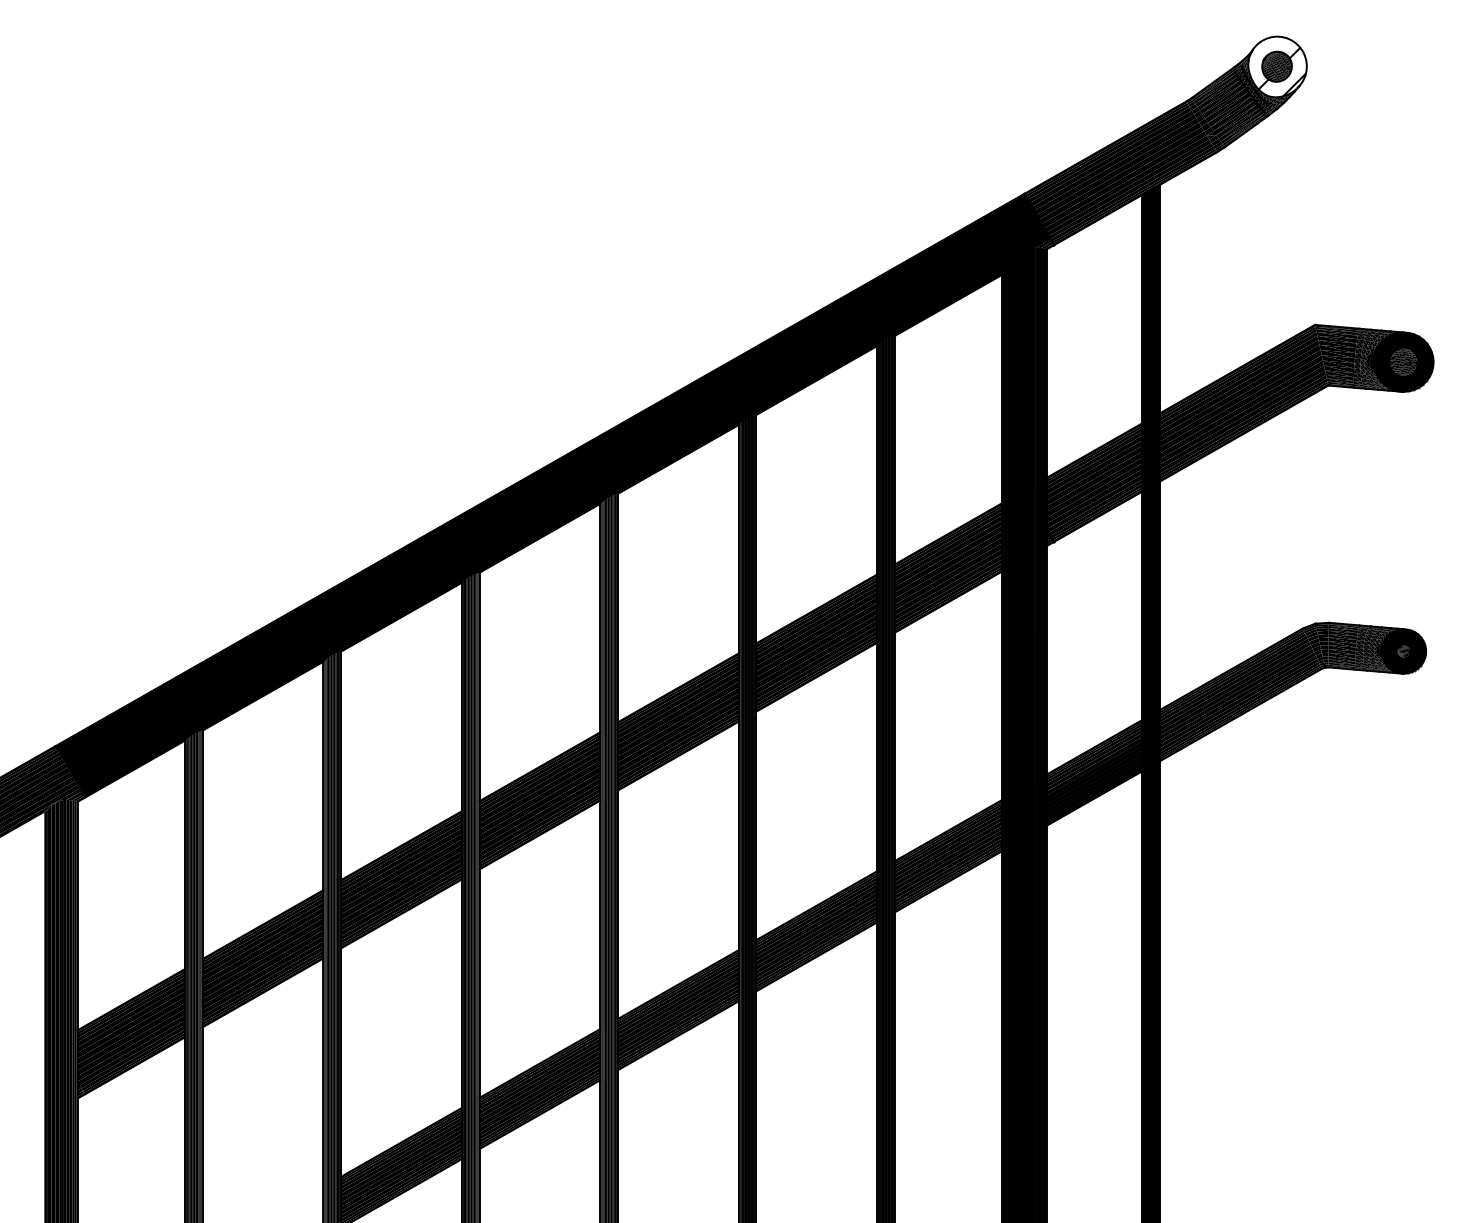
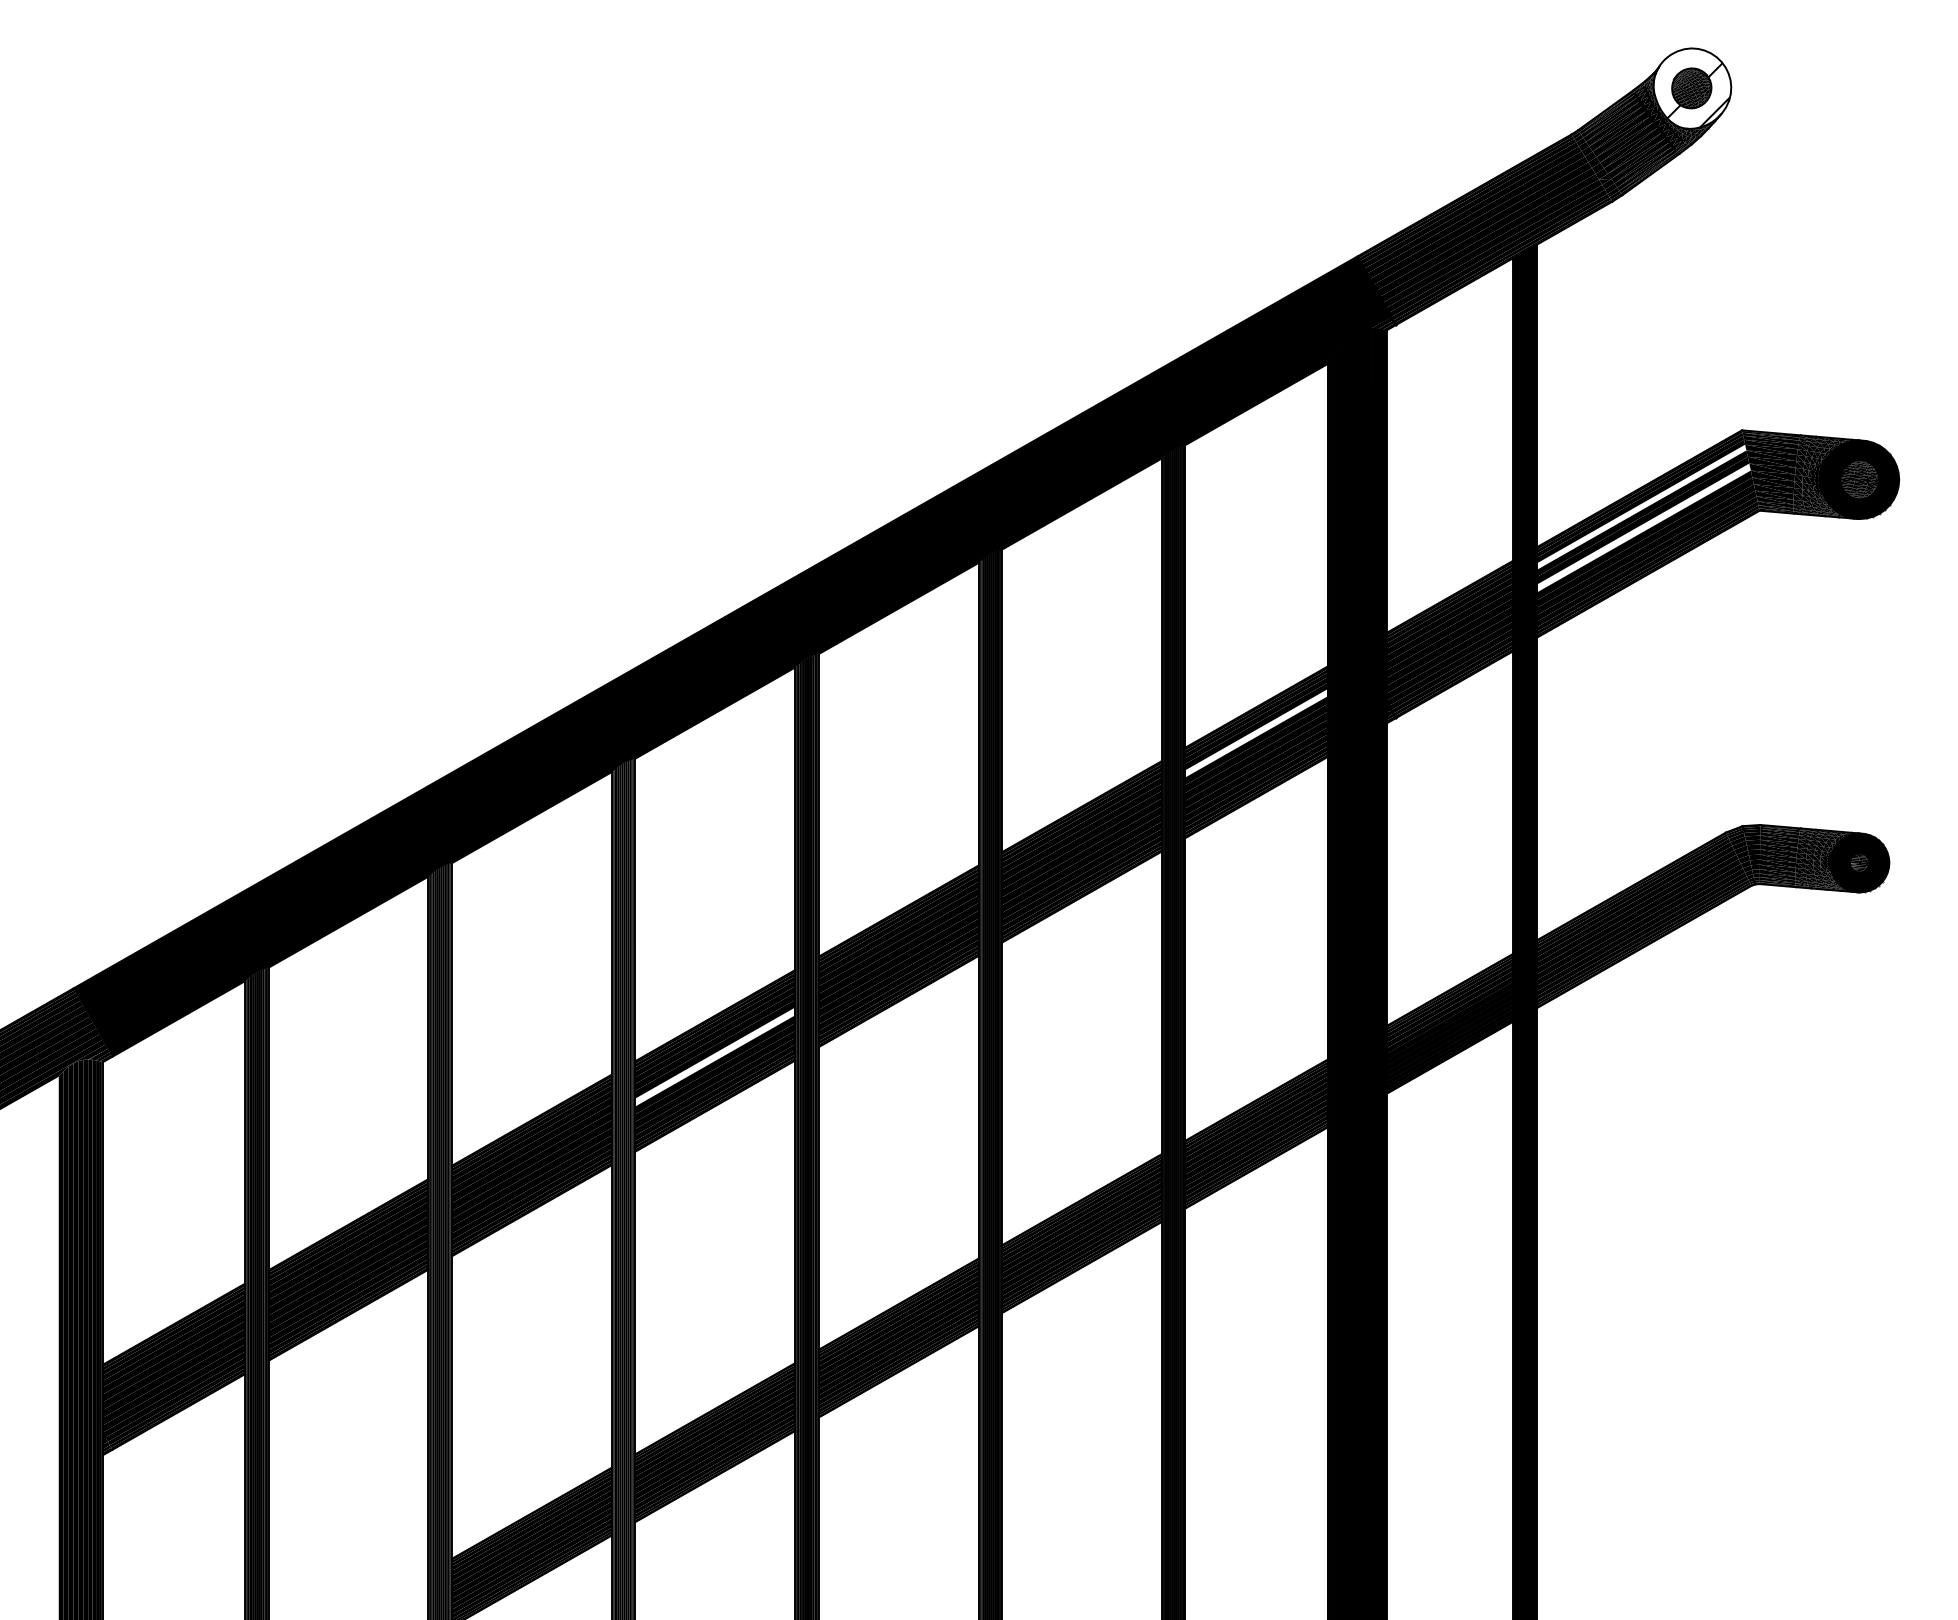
fill: (1239, 382) -> (1642, 506), removed
fill: (1240, 398) -> (1643, 527), removed
fill: (948, 553) -> (1256, 733), removed
fill: (539, 797) -> (714, 1056), removed

